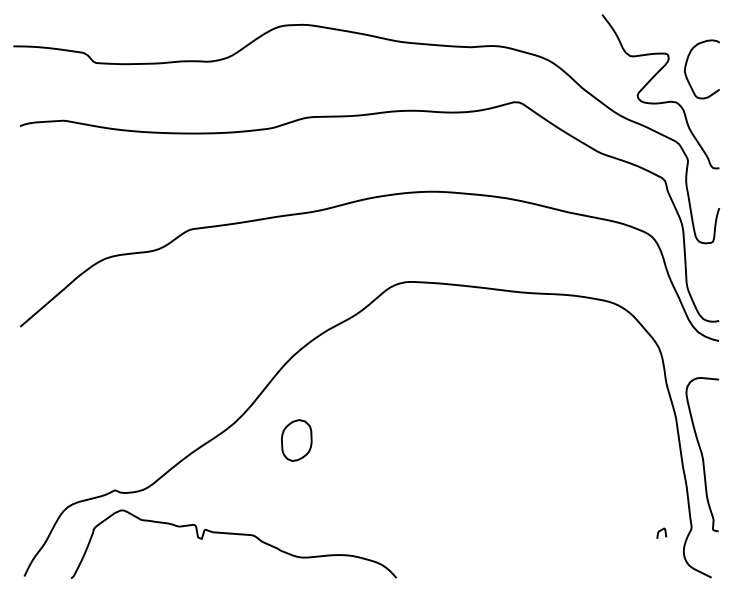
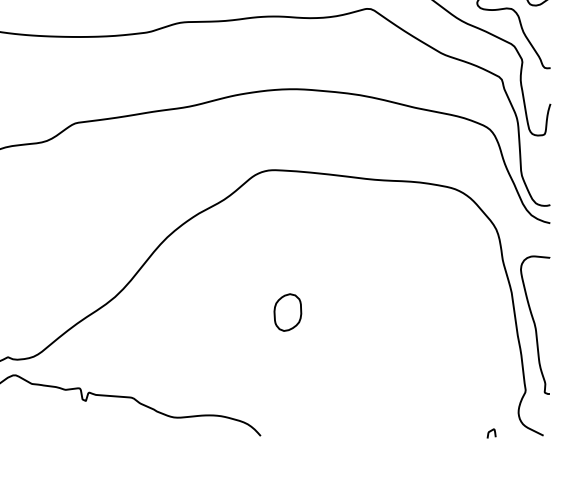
part: (296, 440) -> (287, 312), moved
curve: (661, 531) -> (491, 431), moved

